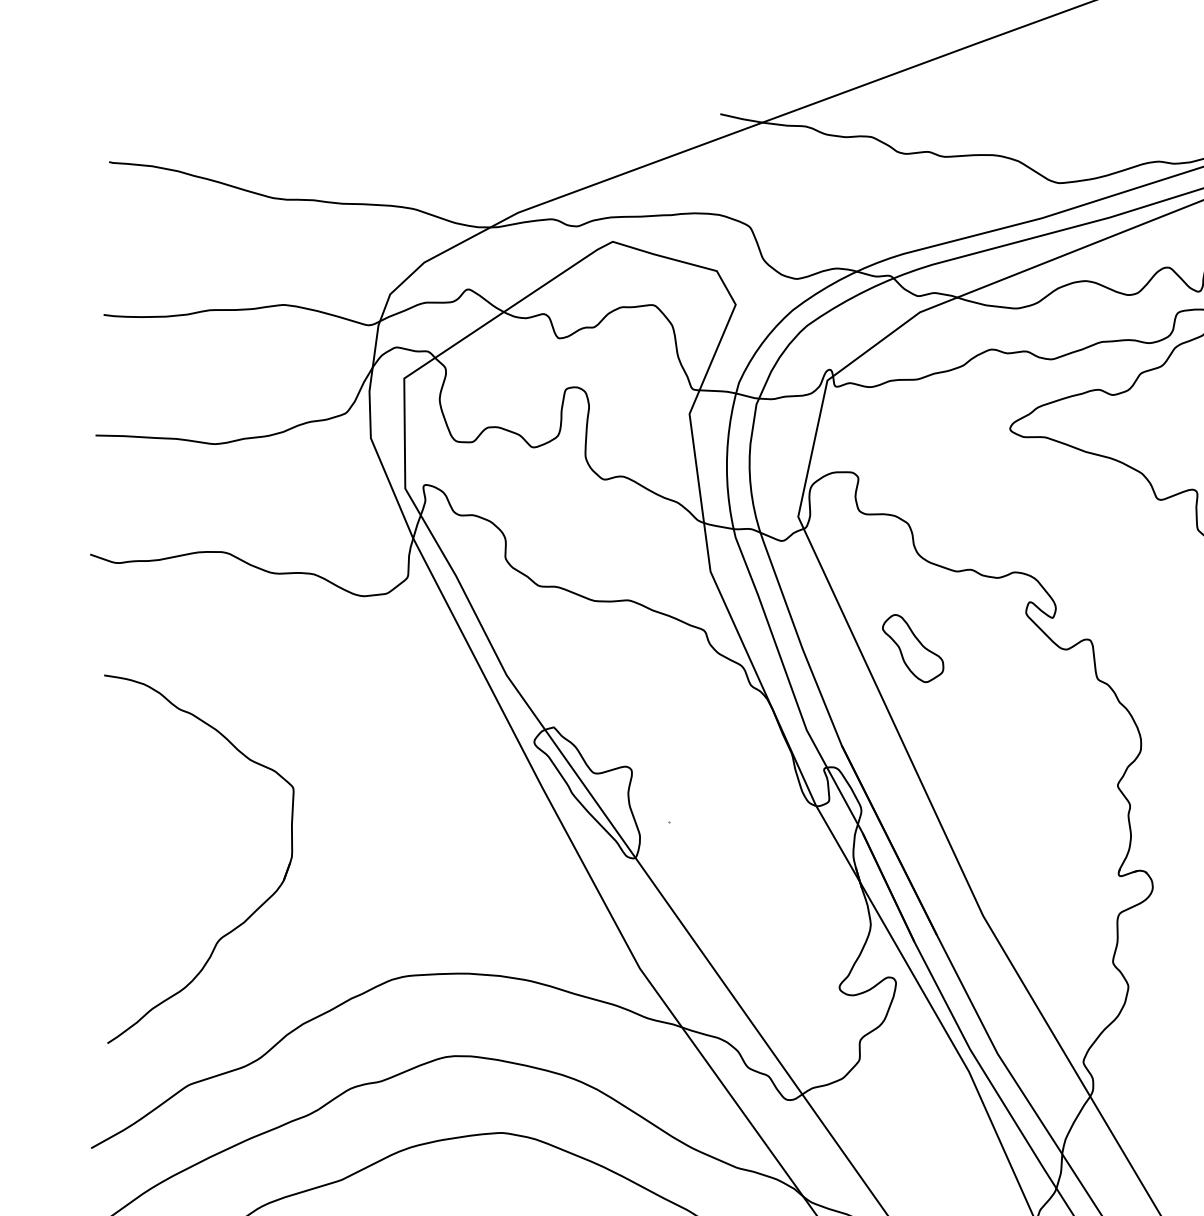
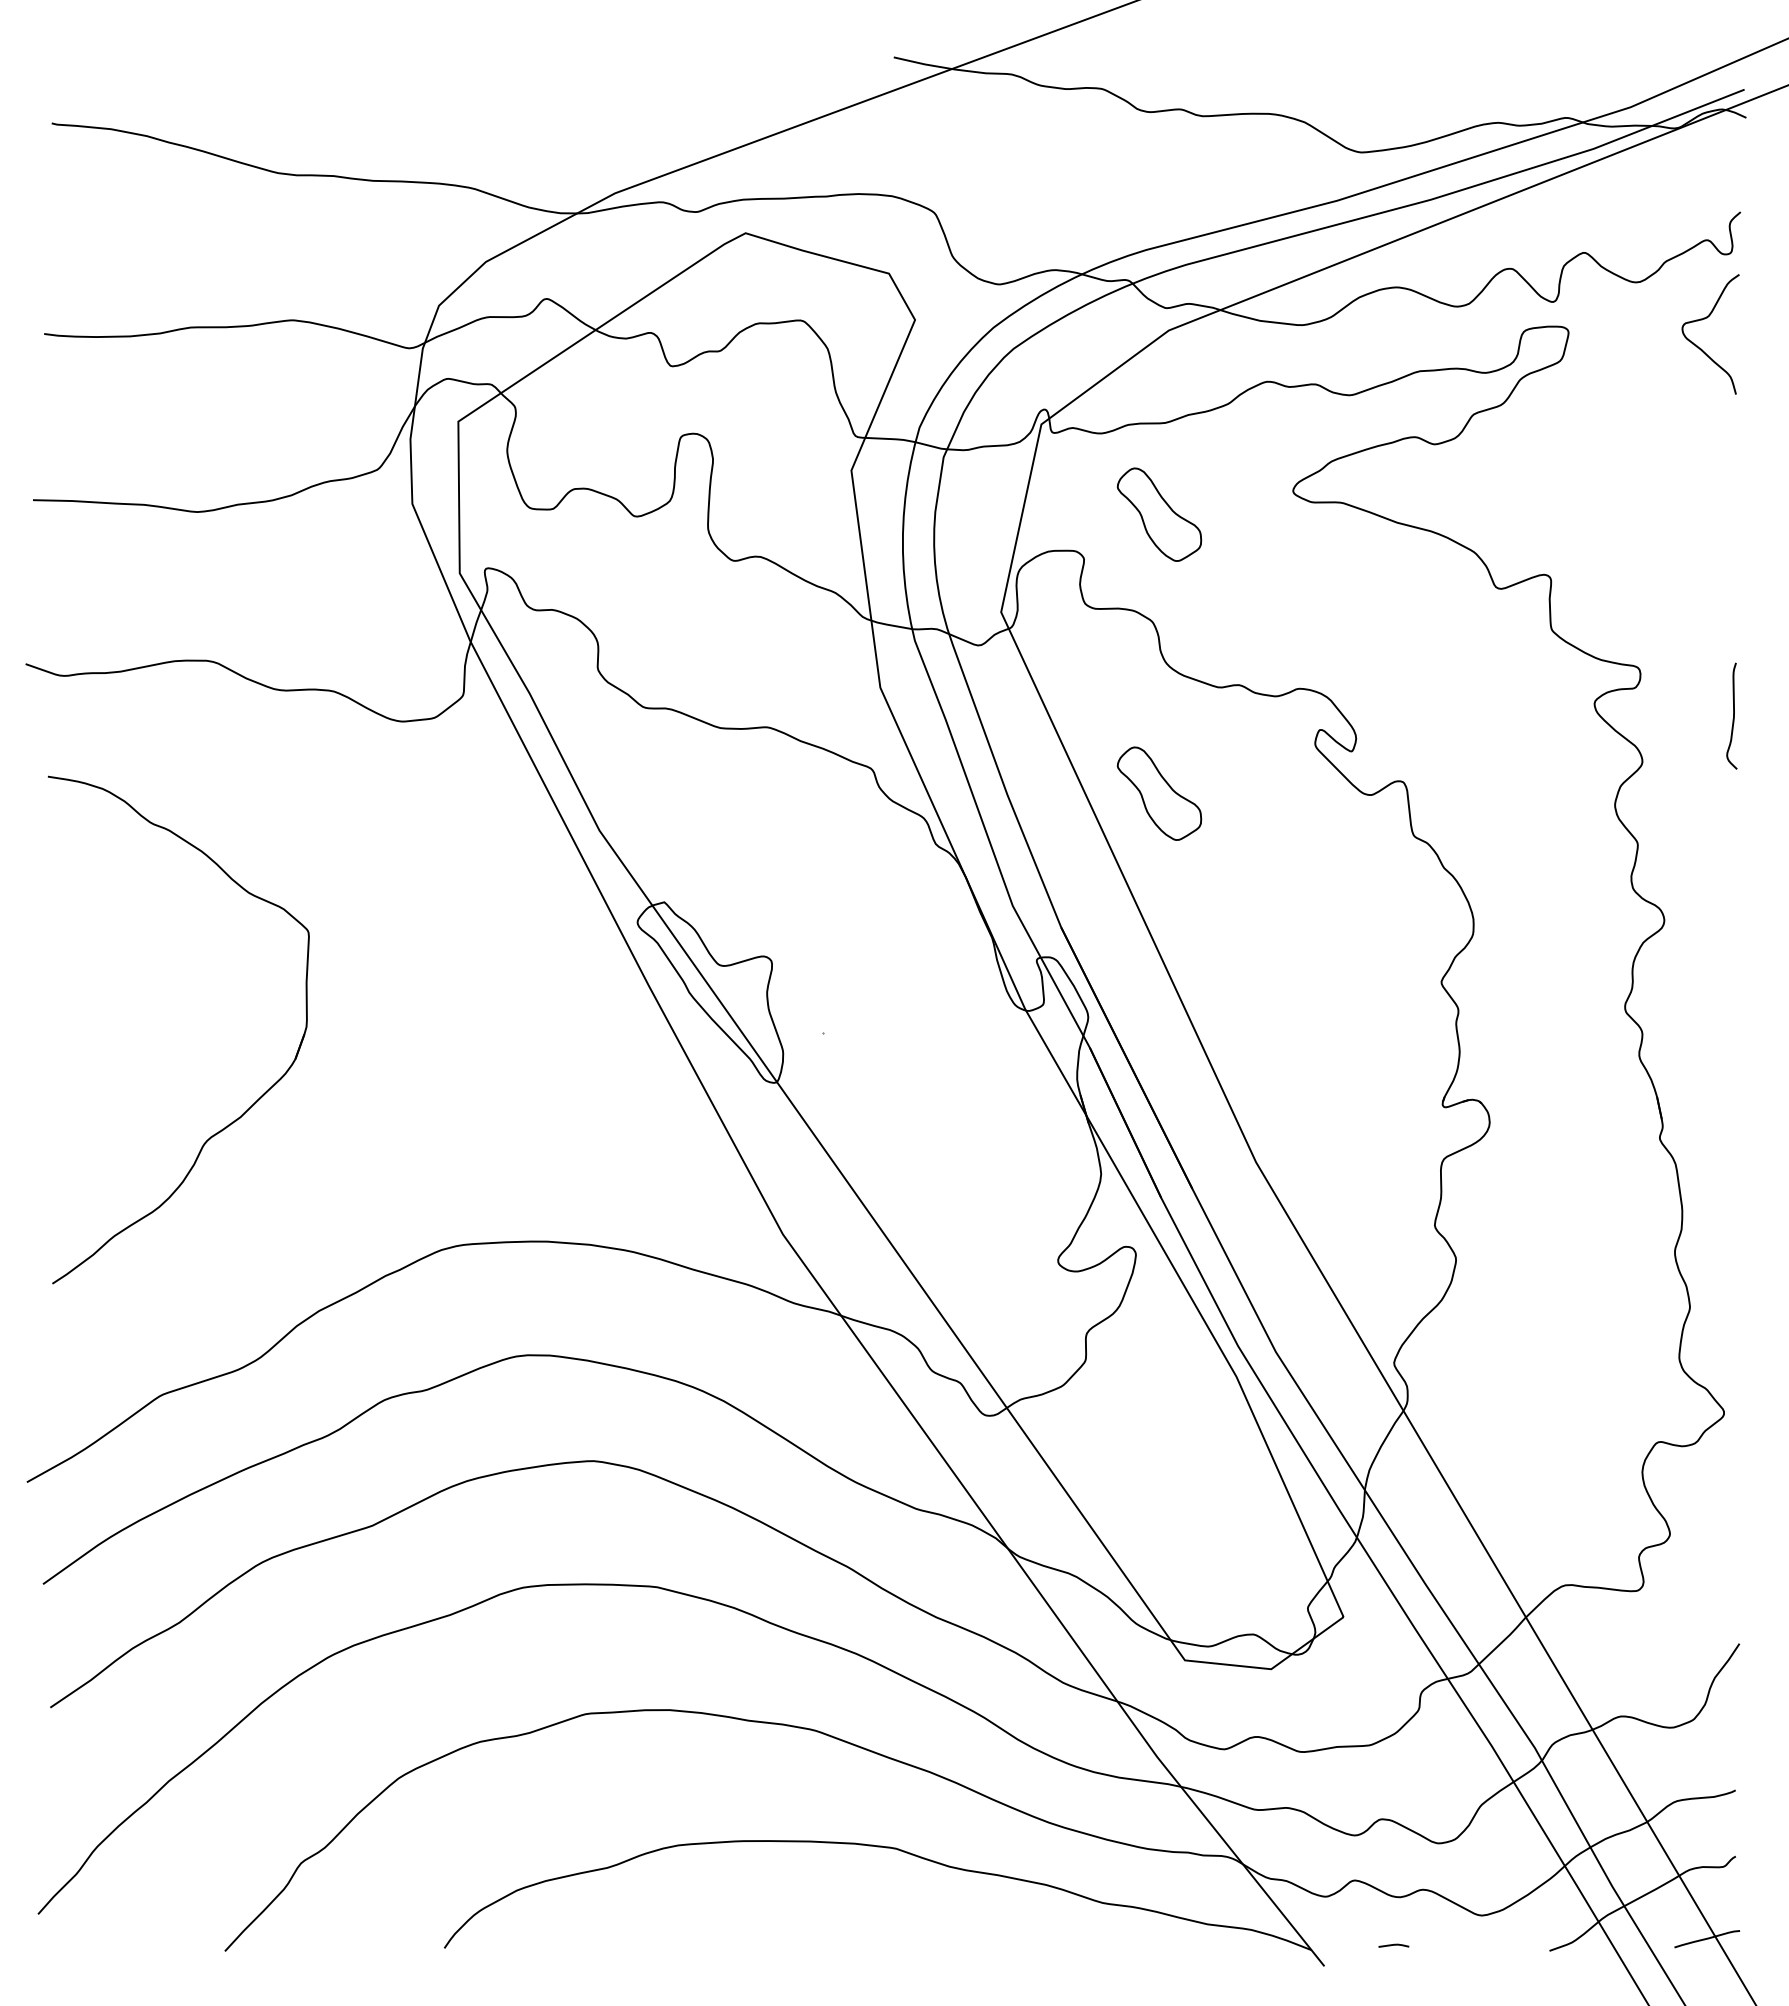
part: (913, 445) -> (1159, 514), added
part: (253, 912) -> (253, 1103), moved

